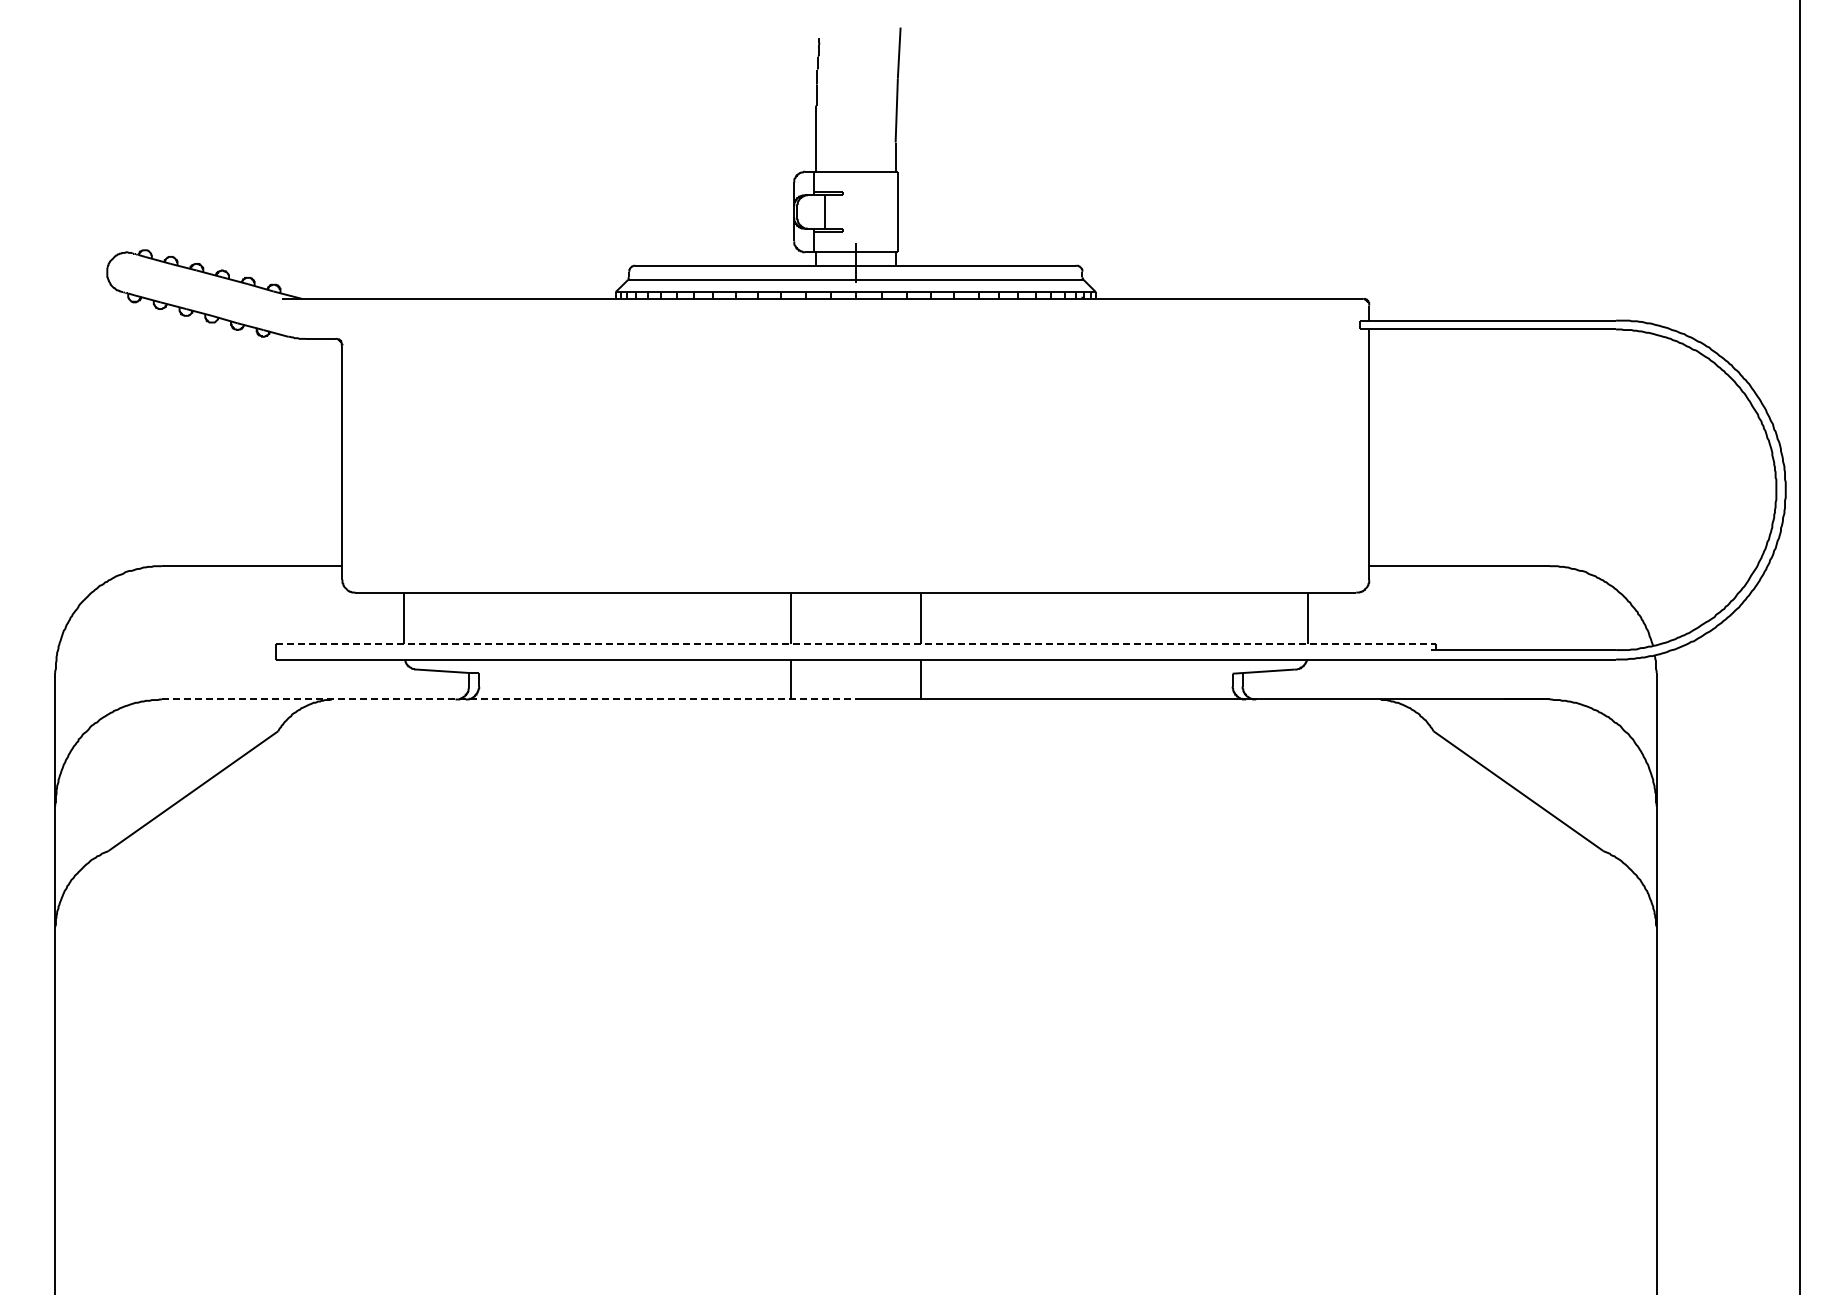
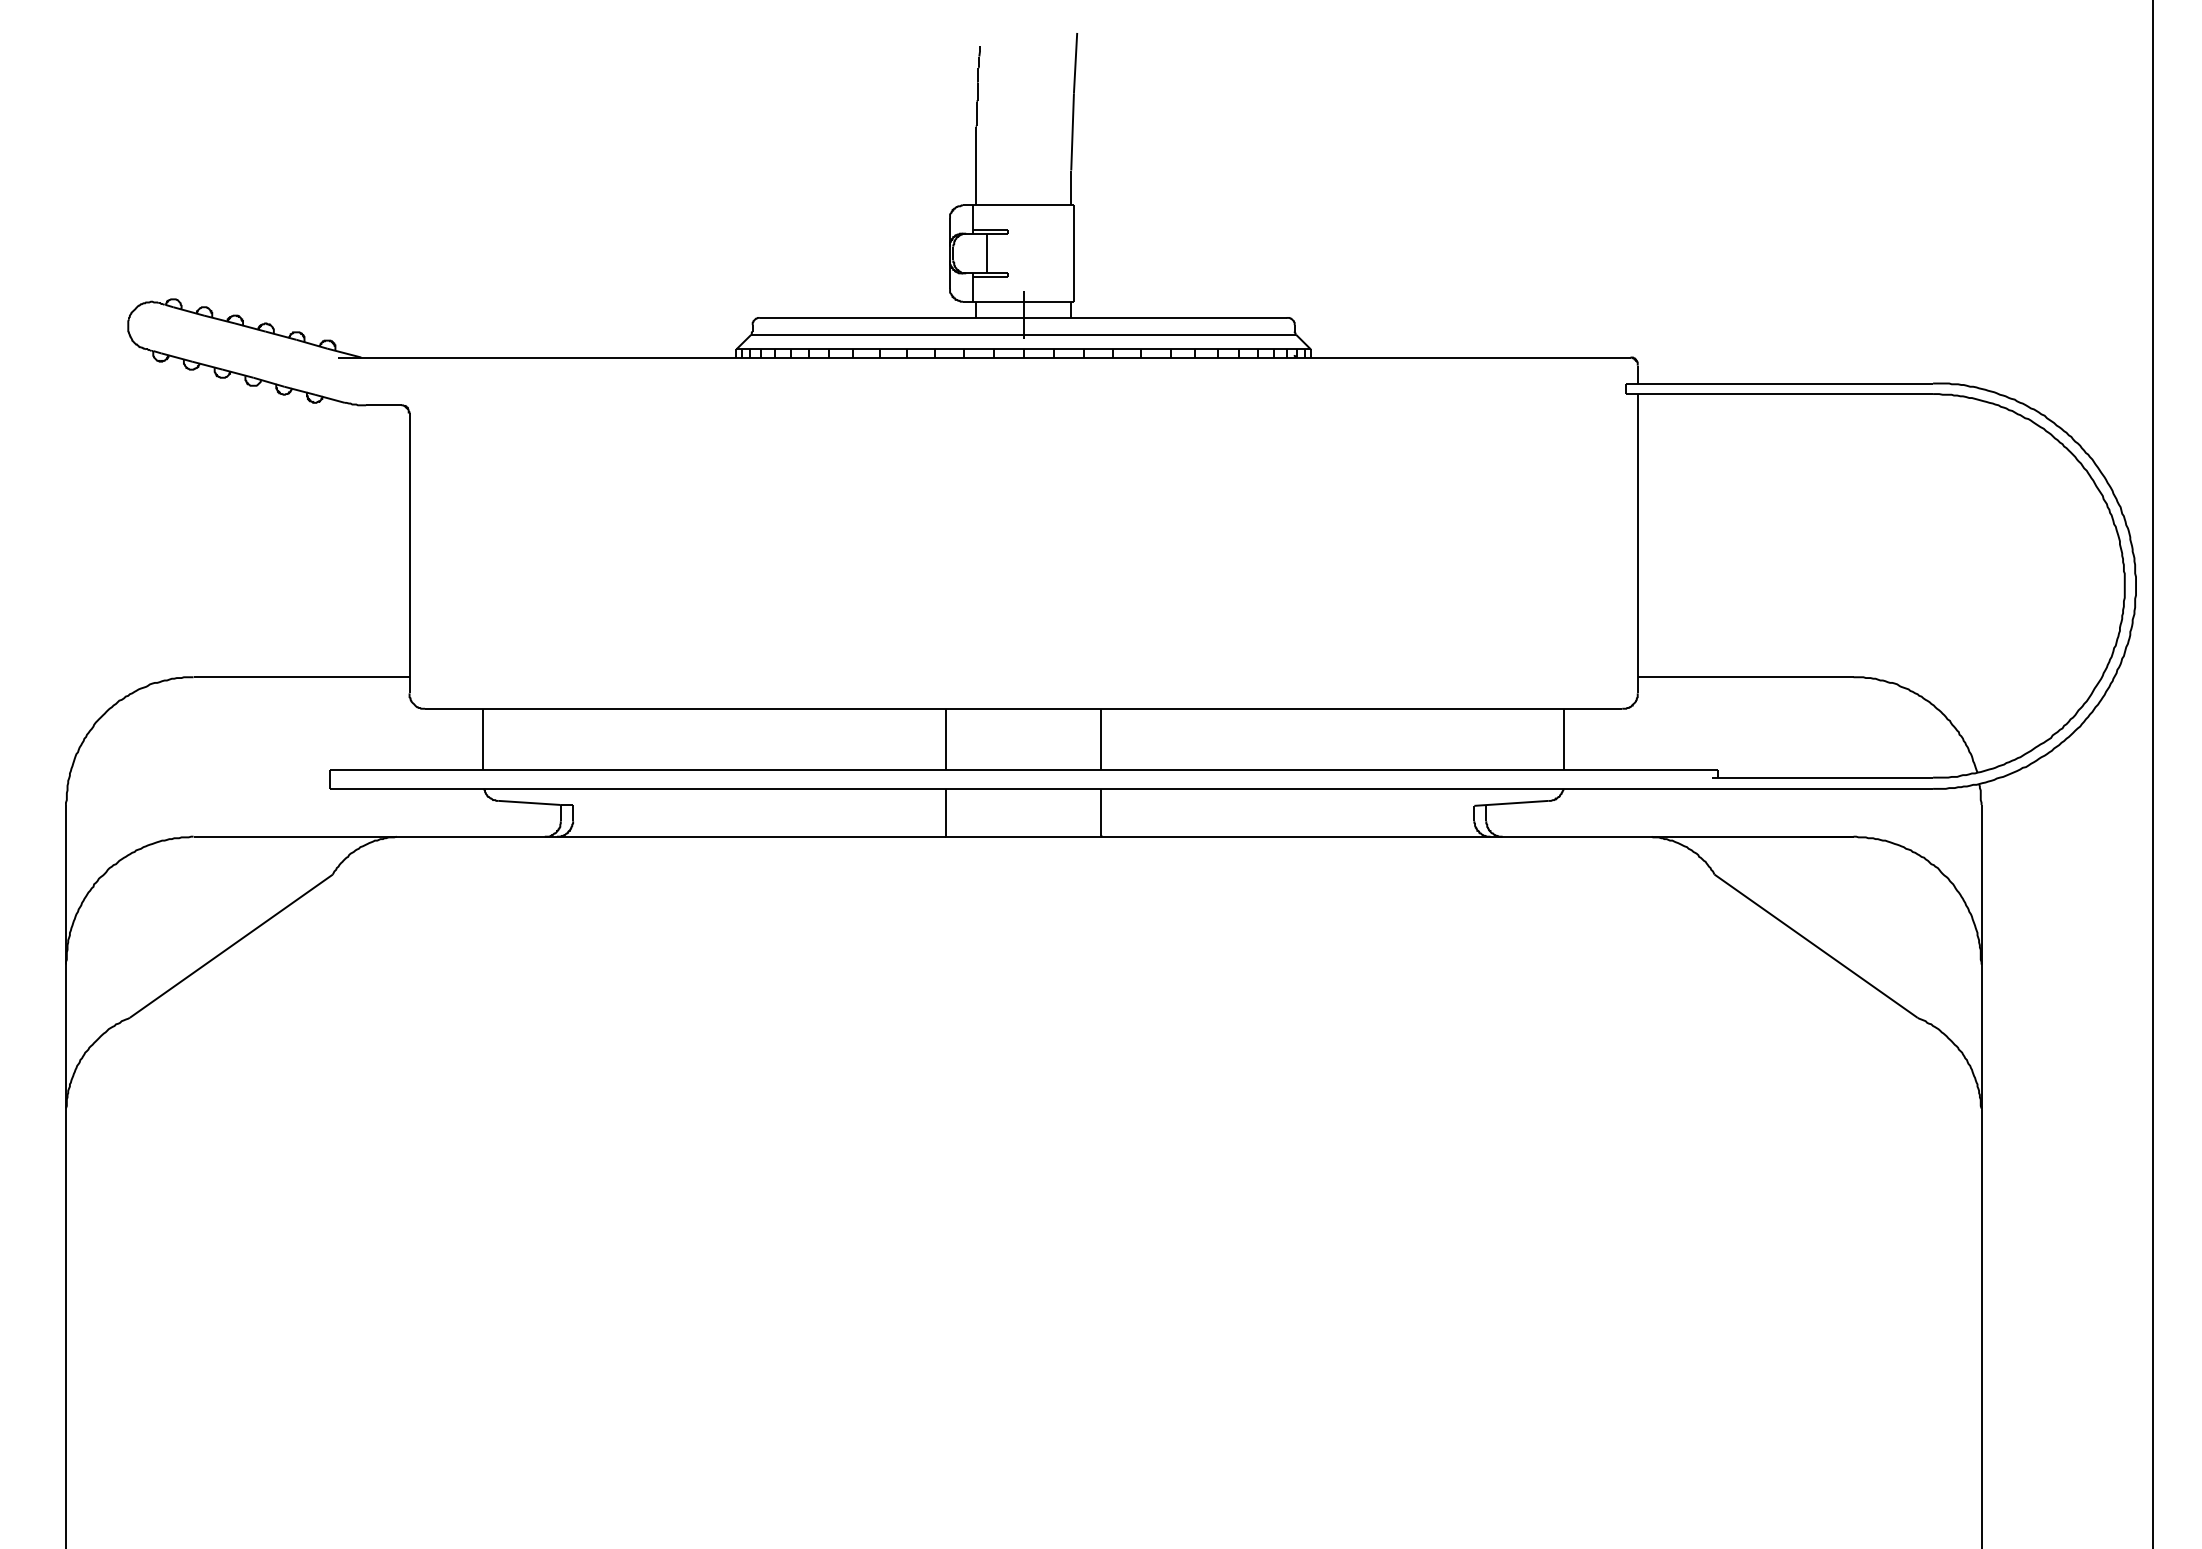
line: (856, 643) -> (1024, 769), dashed -> solid
line: (508, 699) -> (608, 836), dashed -> solid

